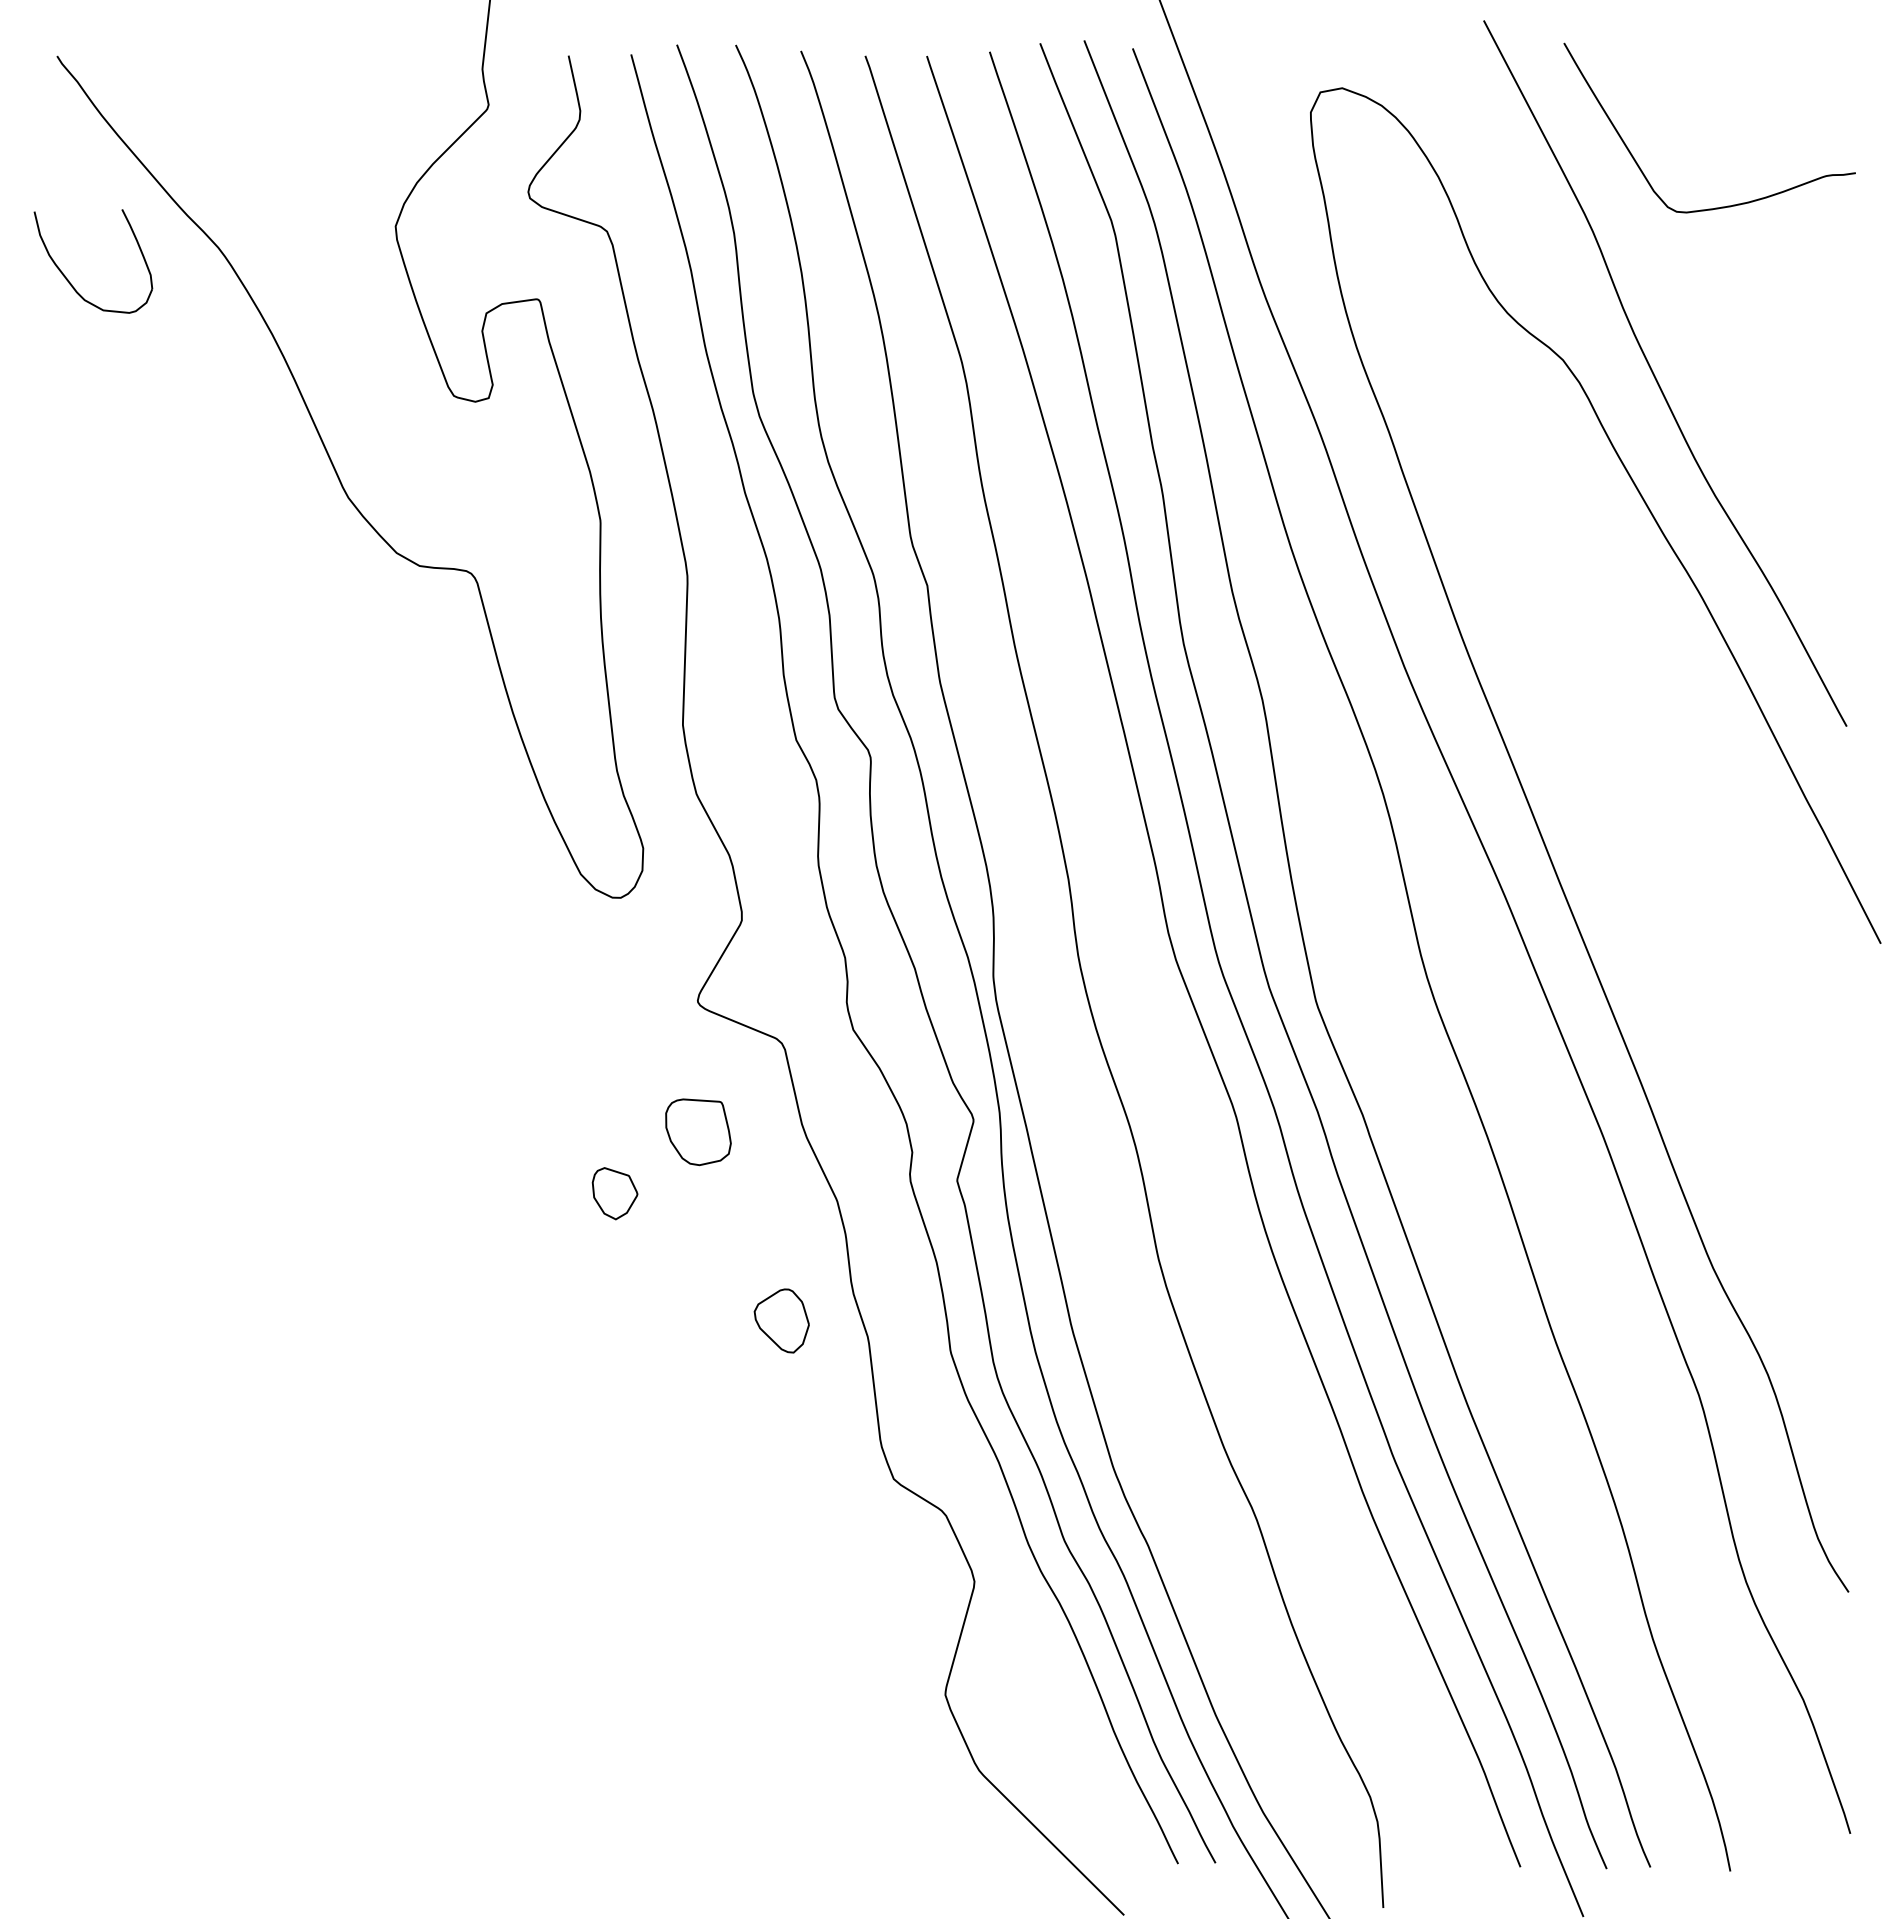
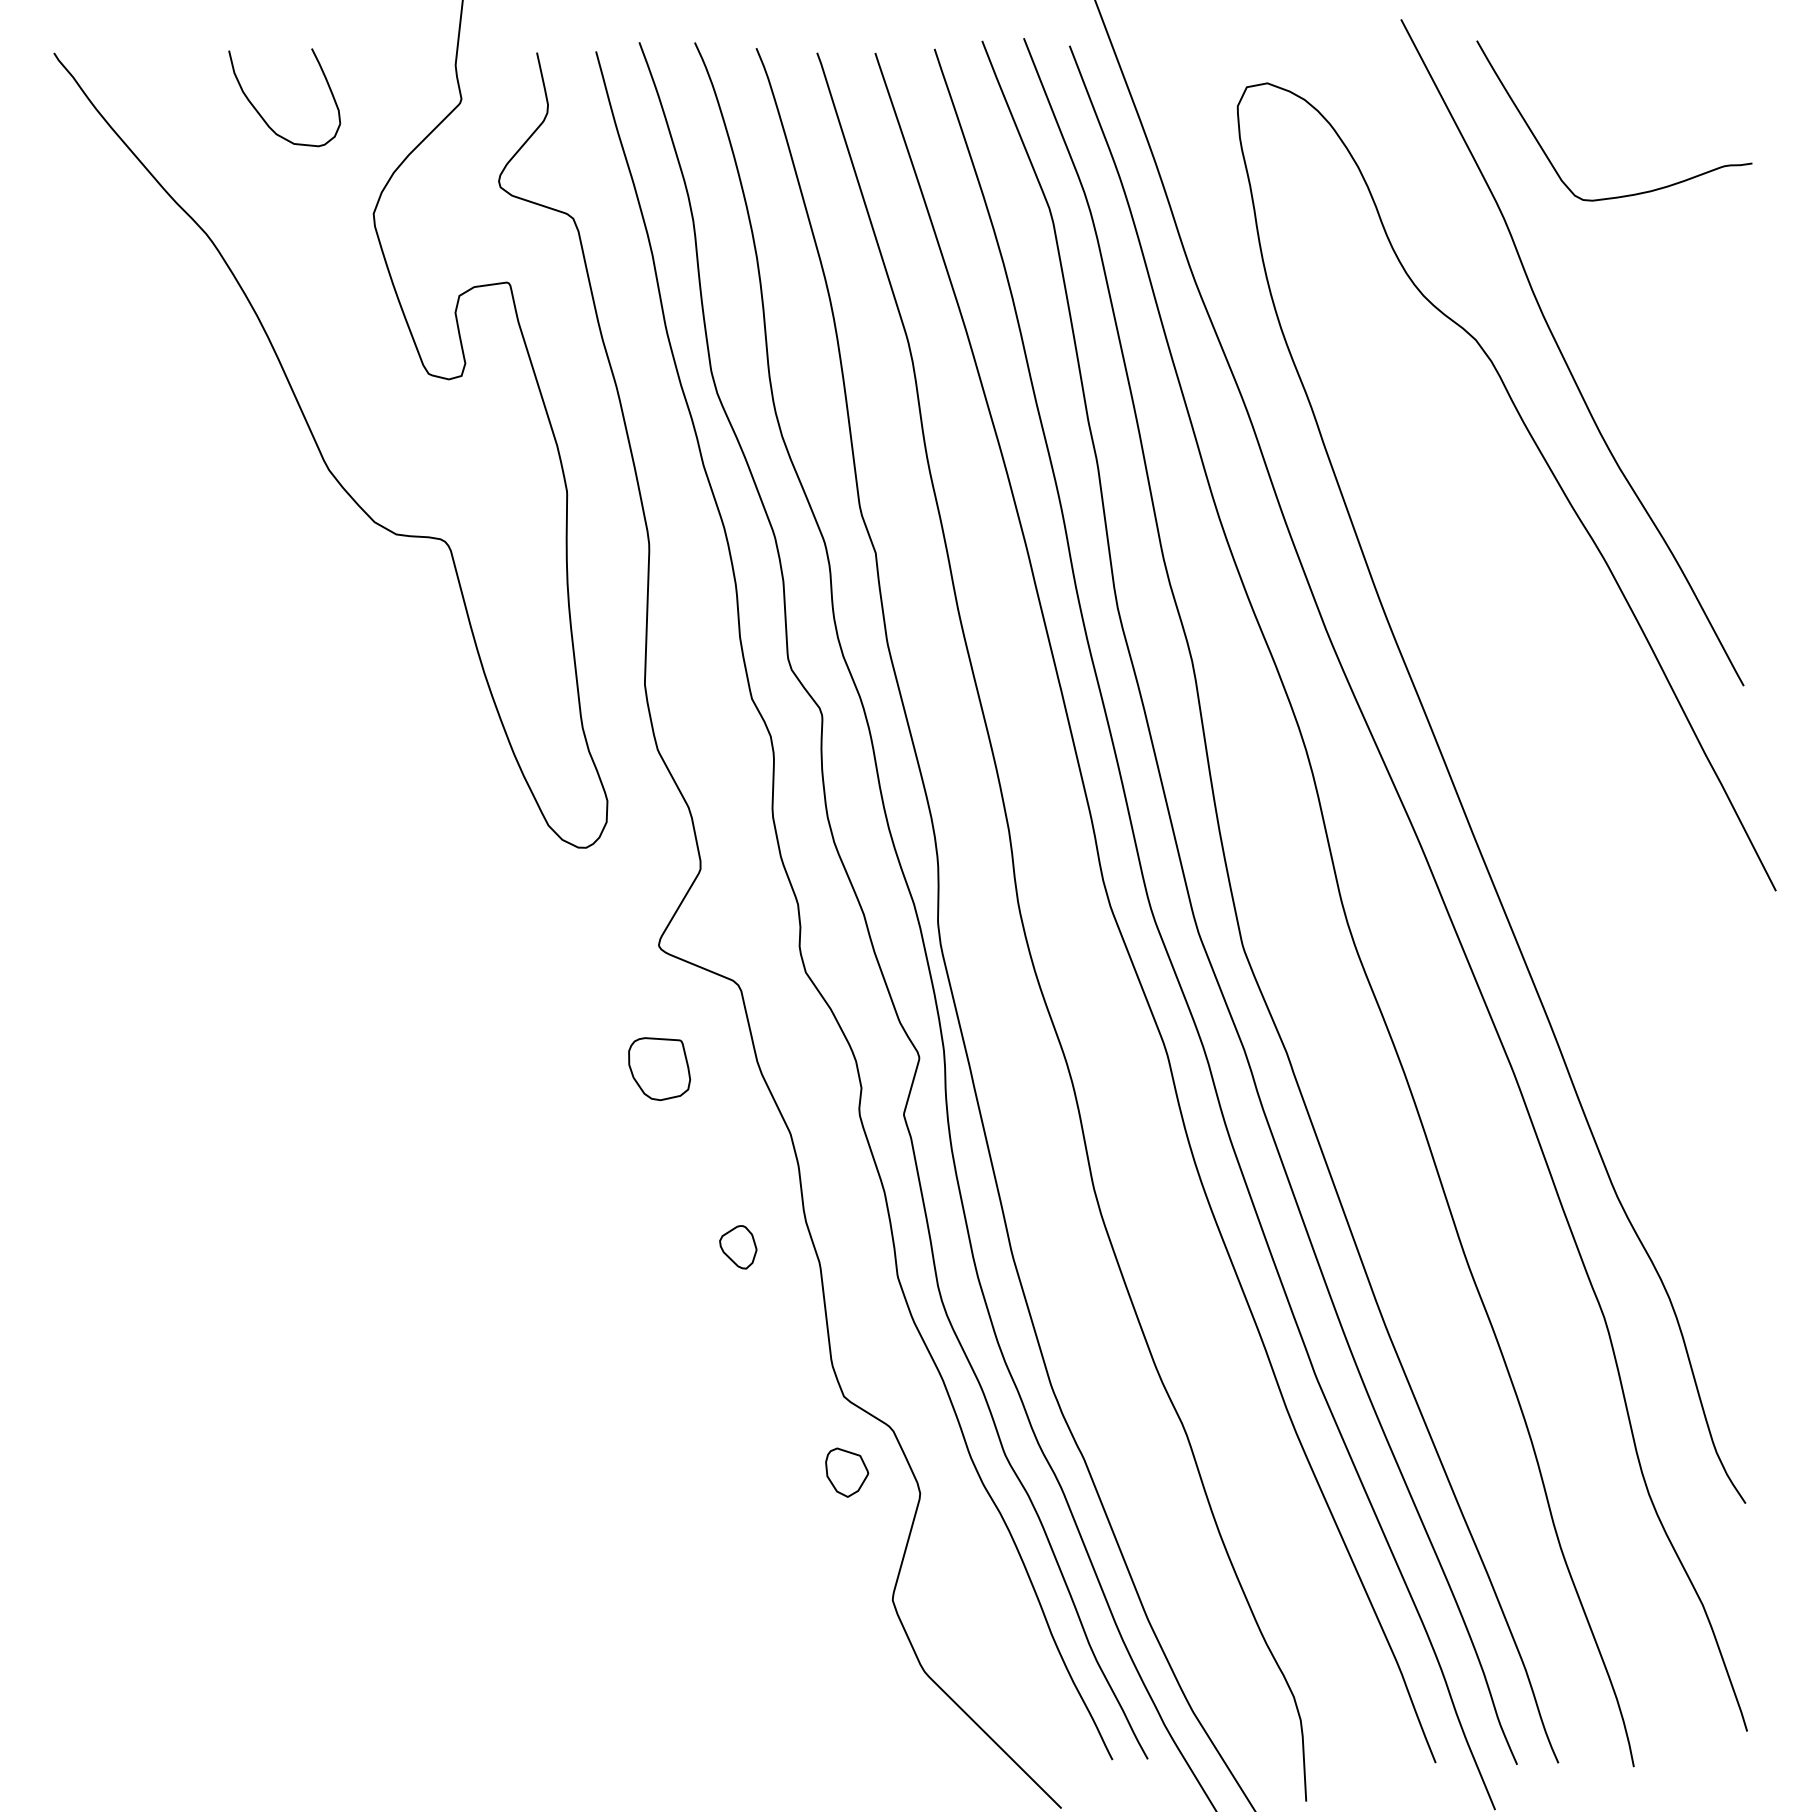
part: (68, 279) -> (261, 114), moved
part: (614, 1193) -> (846, 1472), moved
part: (781, 1320) -> (737, 1246), size x0.71

